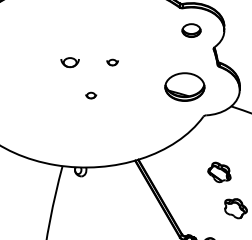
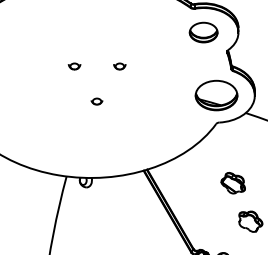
part: (191, 30) -> (203, 32), size x1.43
part: (69, 62) -> (74, 66), size x0.62
part: (184, 87) -> (216, 95), moved

